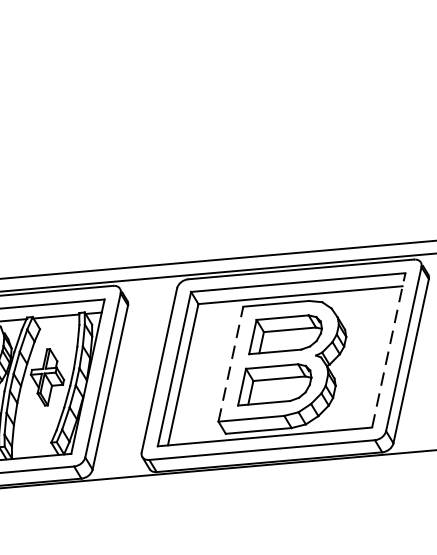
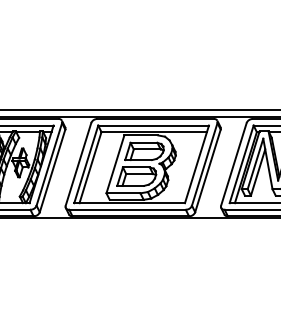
line: (387, 350) -> (196, 164), dashed -> solid
line: (230, 362) -> (115, 163), dashed -> solid

